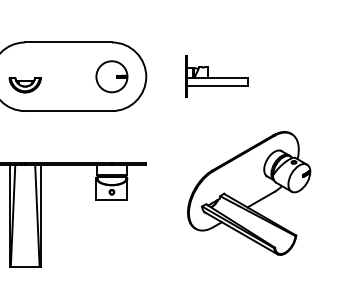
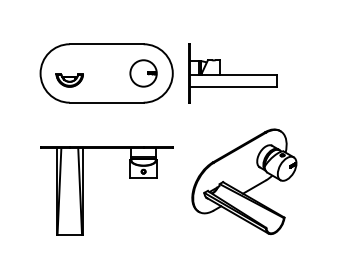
part: (216, 76) -> (232, 73), size x1.67
part: (249, 193) -> (244, 181), moved

